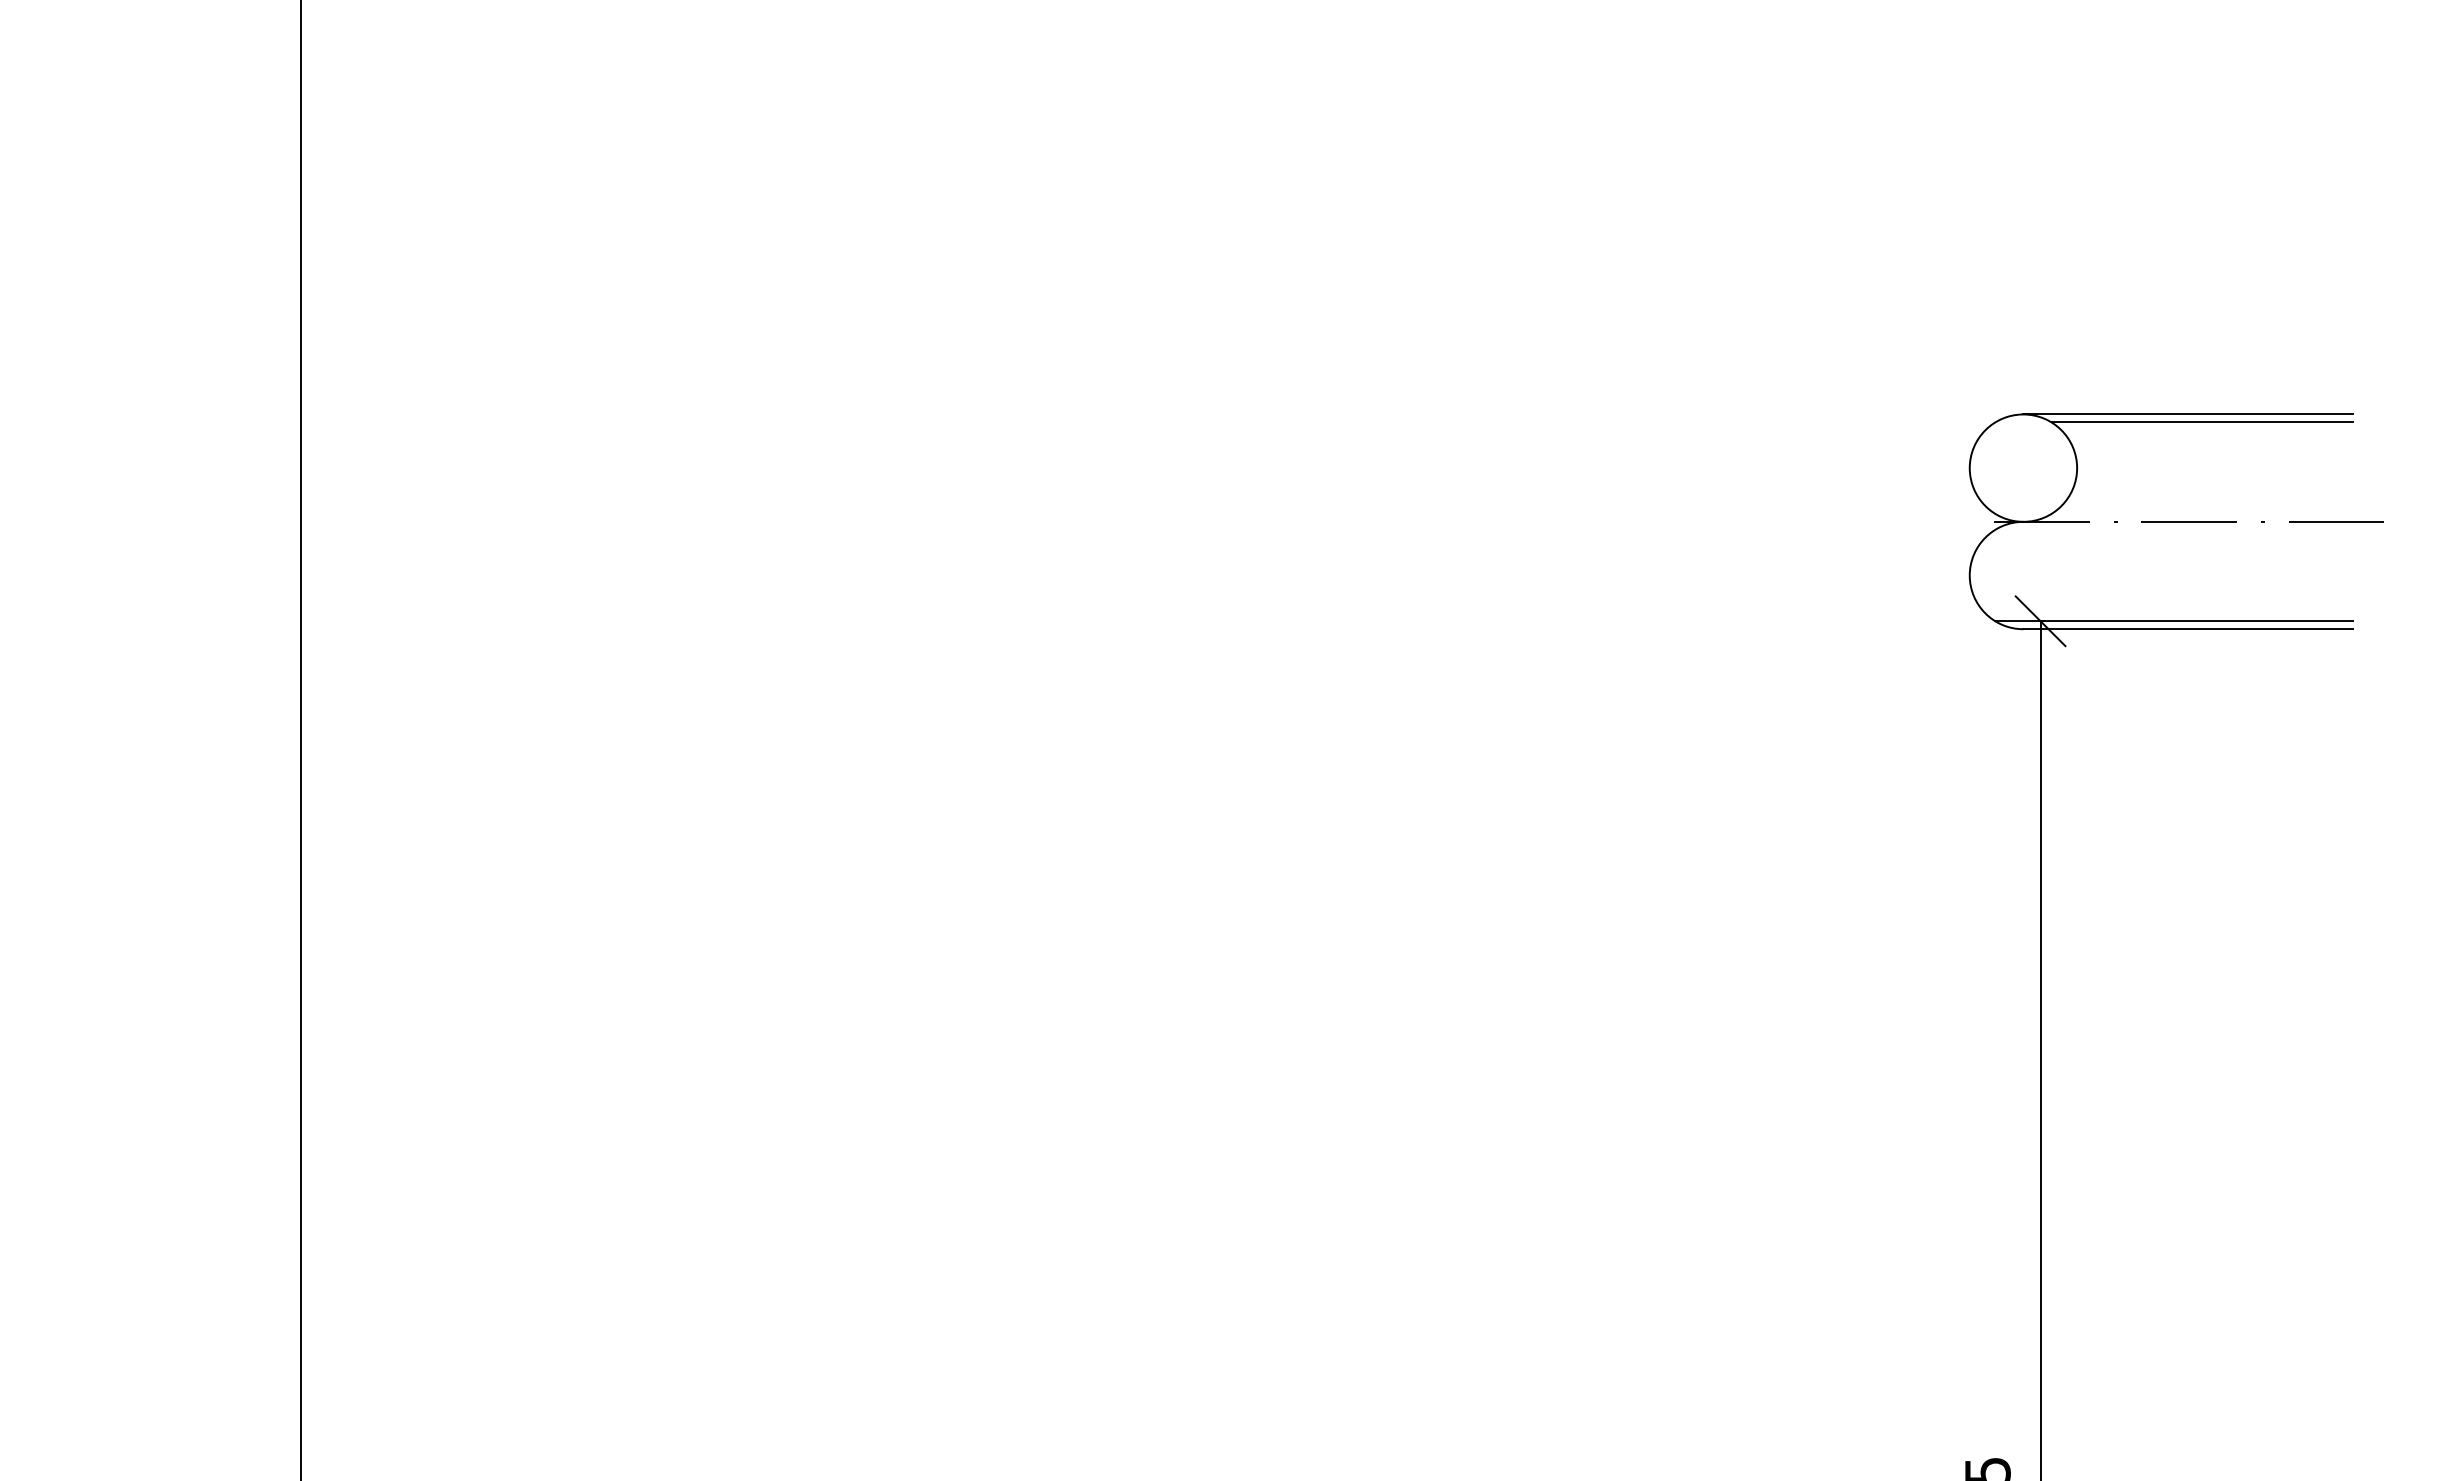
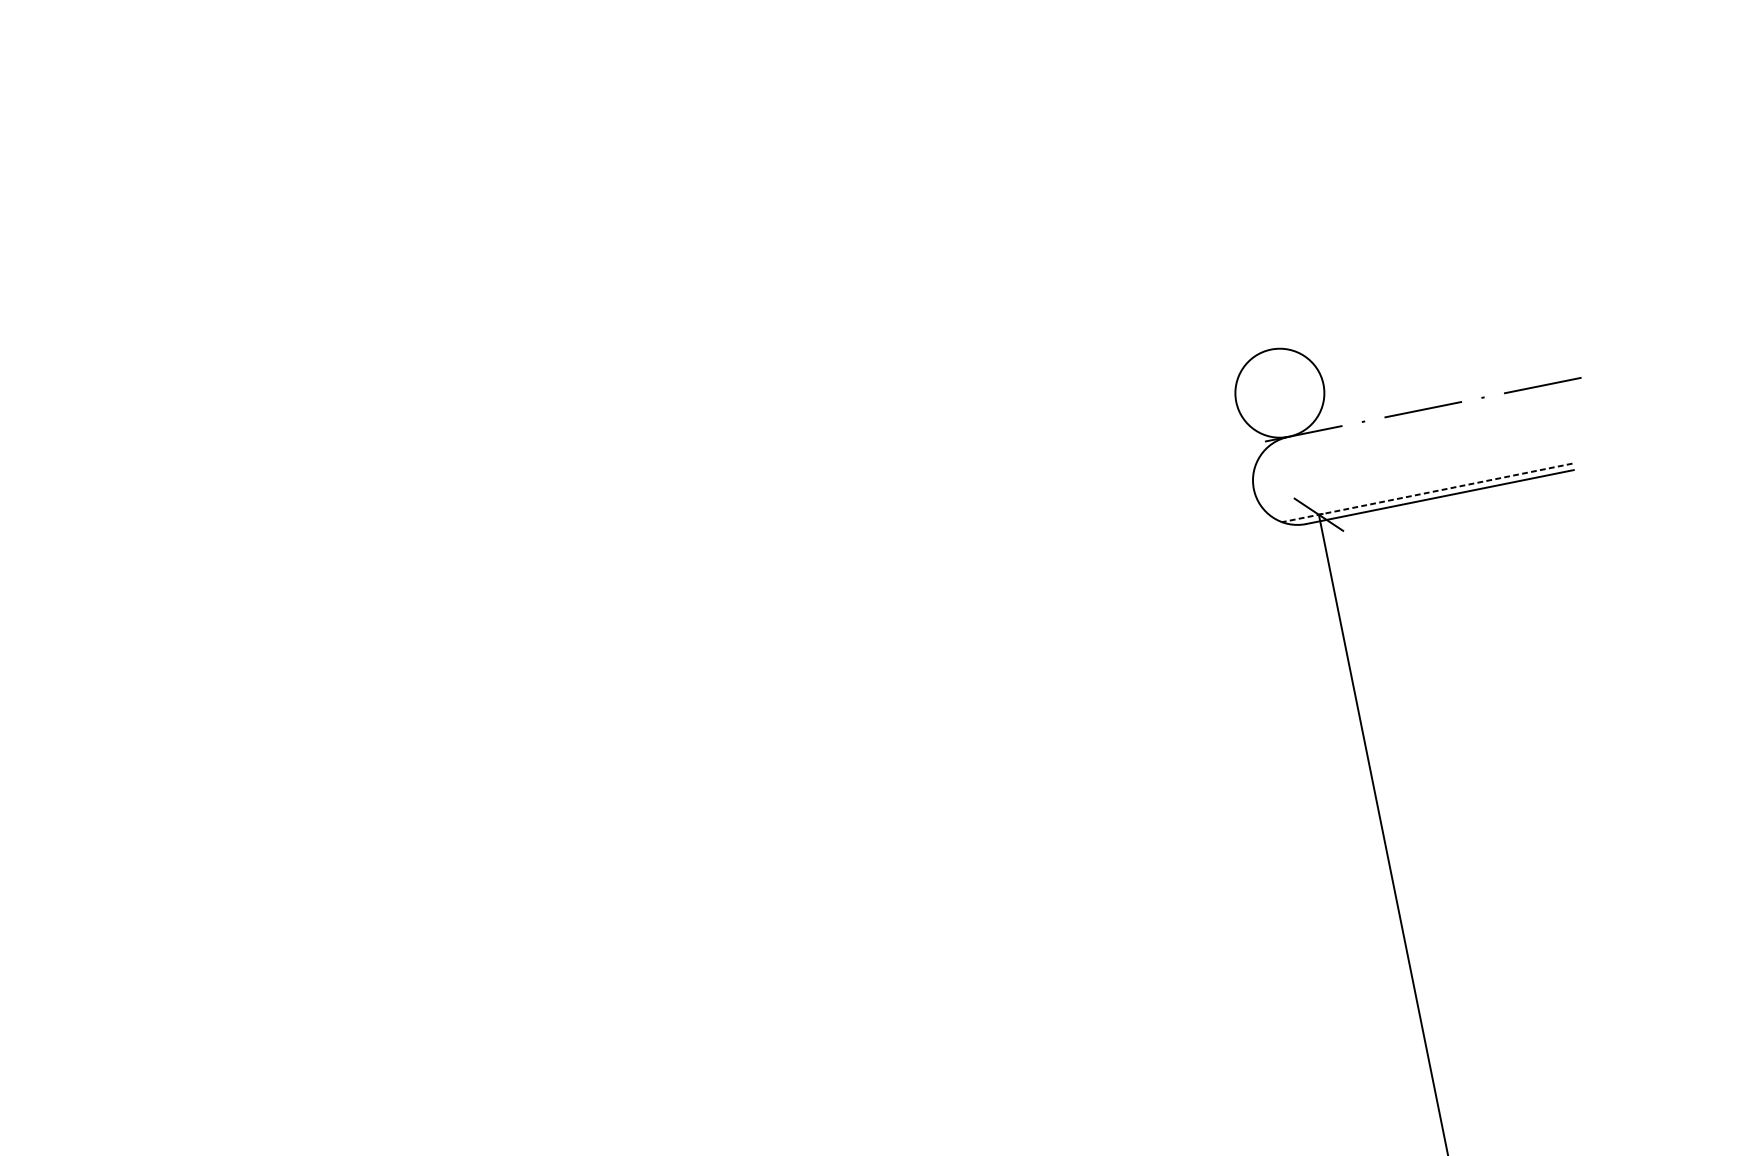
line: (2187, 414) -> (1404, 322), removed
line: (2201, 422) -> (1417, 326), removed
line: (2174, 621) -> (1427, 493), solid -> dashed

